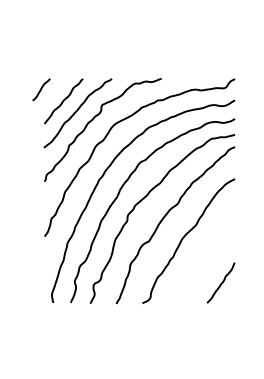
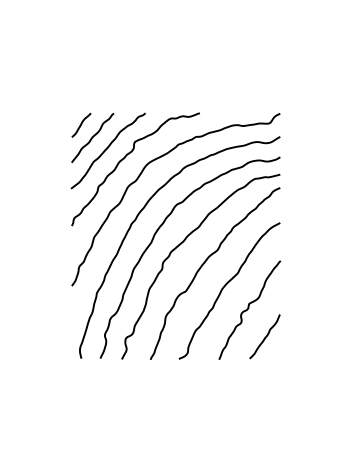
curve: (41, 89) -> (81, 124), moved
curve: (206, 257) -> (249, 308), added

